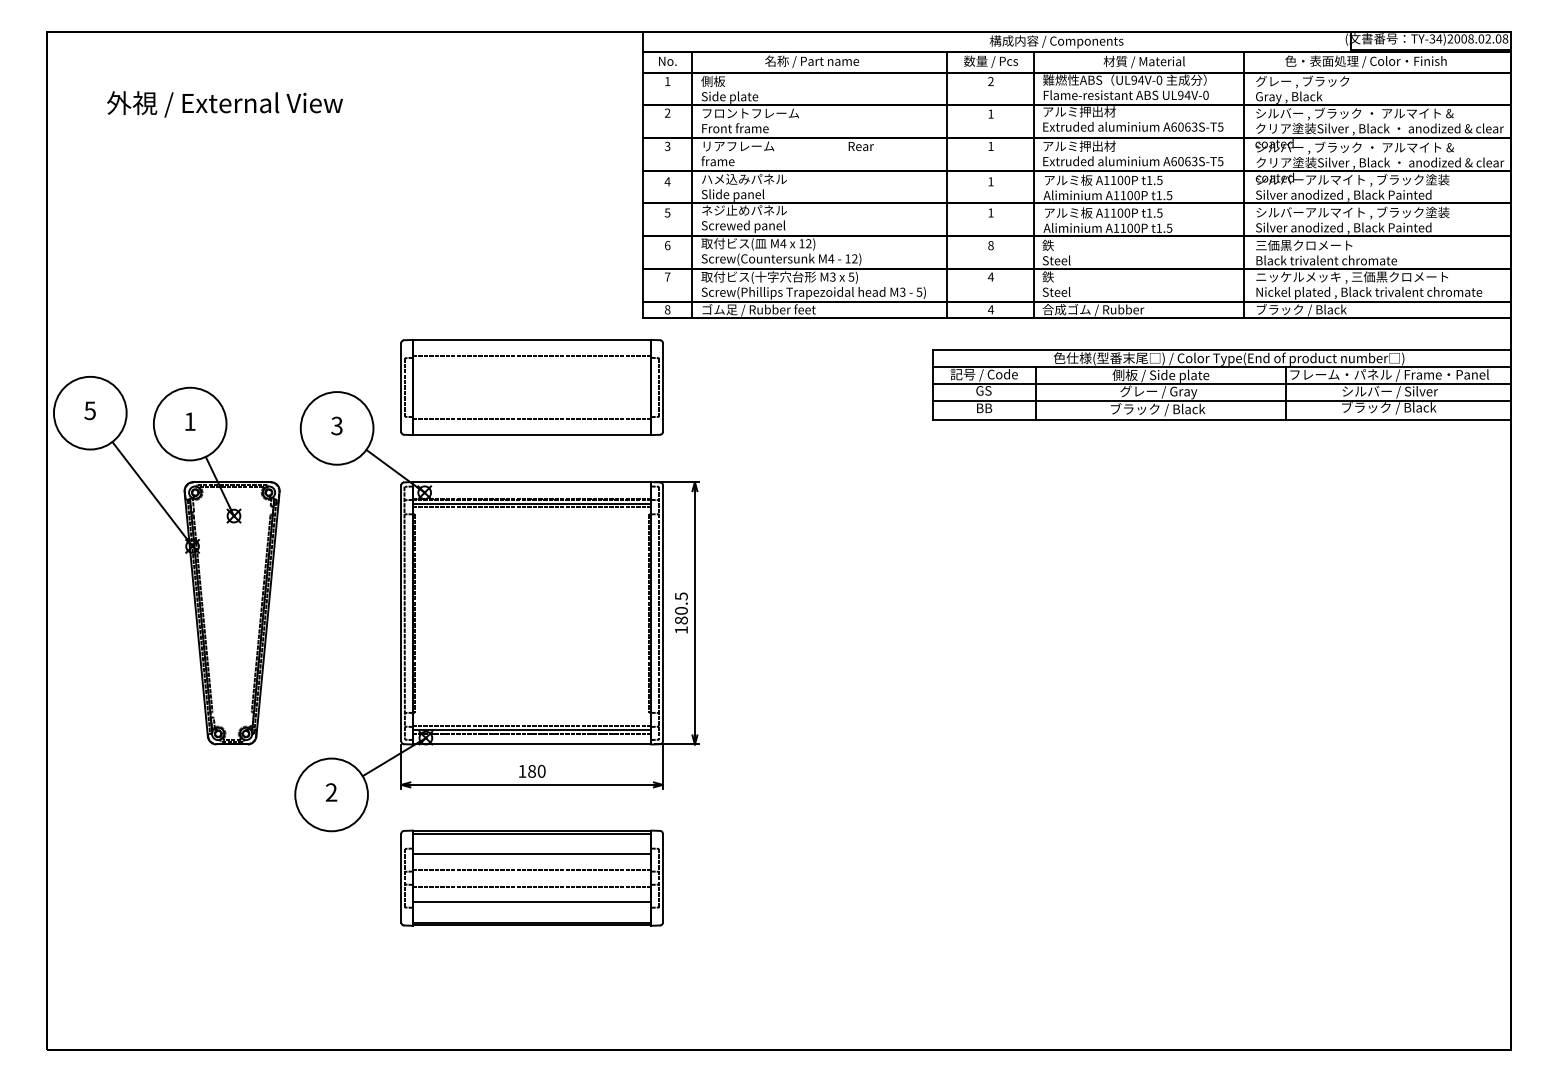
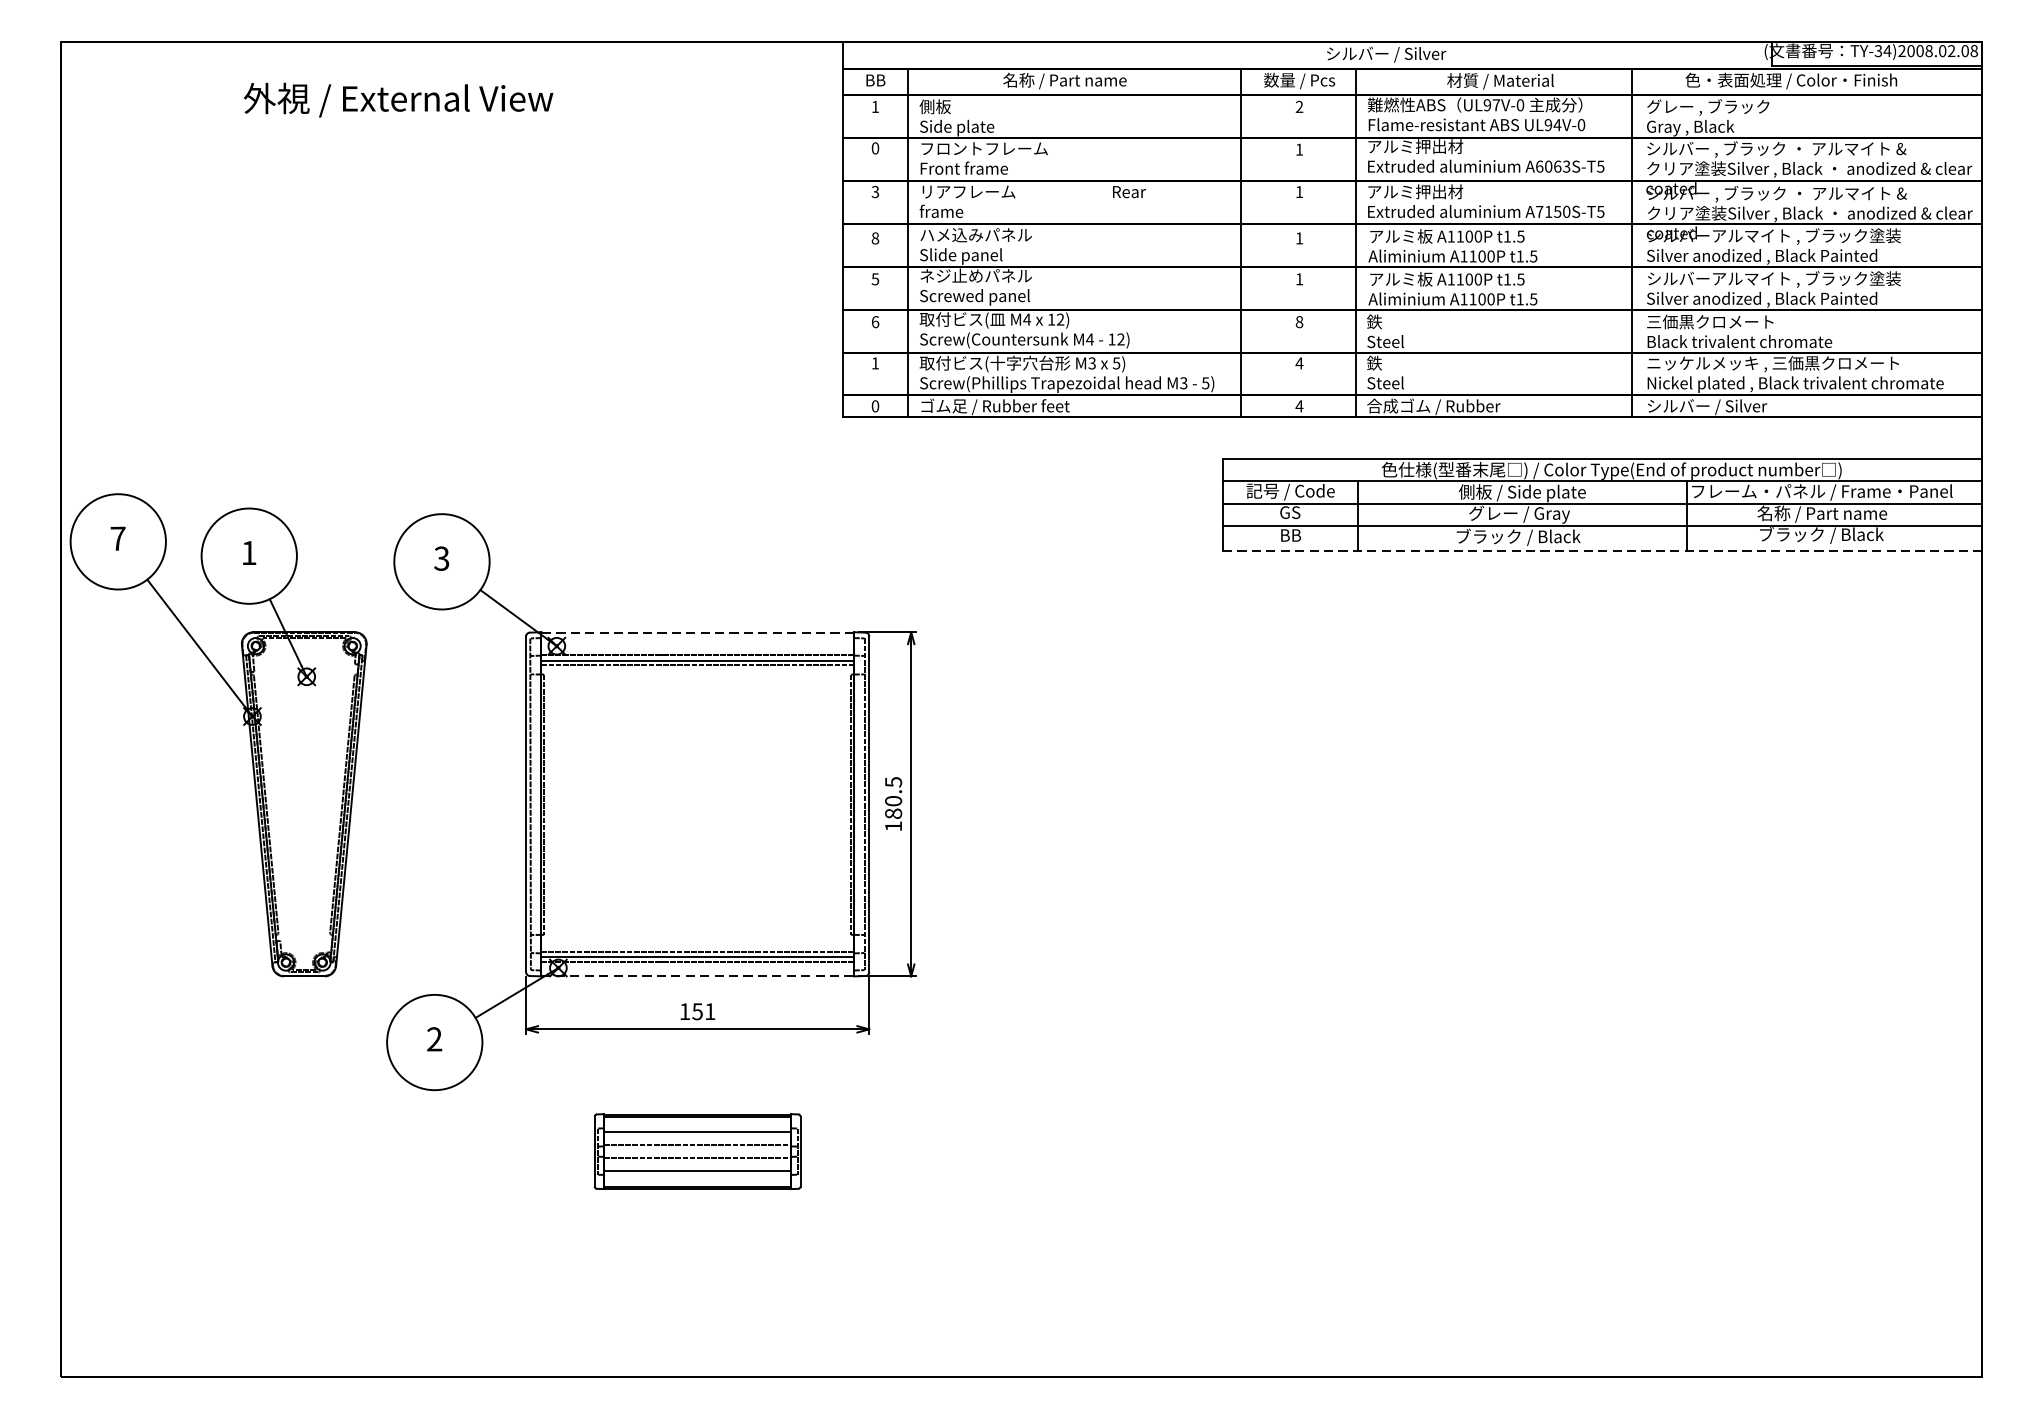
text: (1056, 41) -> (1385, 54), 構成内容 / Components -> シルバー / Silver
text: (667, 60) -> (875, 79), No. -> BB
text: (1141, 79) -> (1496, 104), UL94V-0 -> UL97V-0
text: (224, 104) -> (397, 100), moved
text: (667, 112) -> (875, 147), 2 -> 0
text: (1184, 161) -> (1553, 211), A6063S-T5 -> A7150S-T5
text: (667, 181) -> (875, 238), 4 -> 8
text: (667, 276) -> (875, 362), 7 -> 1
text: (1301, 309) -> (1706, 405), ブラック / Black -> シルバー / Silver
text: (667, 310) -> (875, 407), 8 -> 0
part: (531, 387) -> (696, 508), removed
text: (1389, 391) -> (1822, 513), シルバー / Silver -> 名称 / Part name
text: (89, 410) -> (117, 538), 5 -> 7
line: (1222, 419) -> (1603, 550), solid -> dashed
line: (531, 482) -> (696, 632), solid -> dashed
line: (532, 744) -> (698, 976), solid -> dashed
text: (536, 770) -> (703, 1010), 180 -> 151
part: (531, 877) -> (696, 1150), size x0.6

